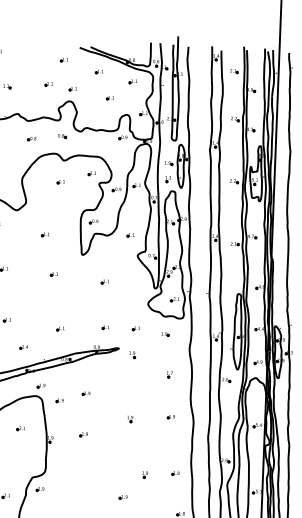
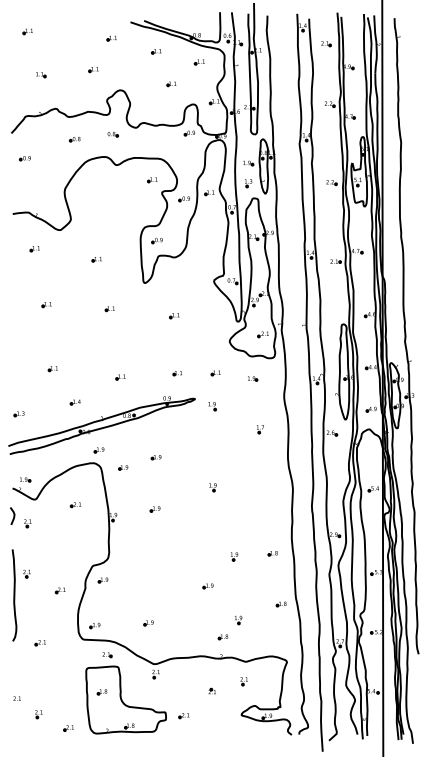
part: (72, 88) -> (123, 74), removed
part: (60, 182) -> (113, 192), removed
part: (130, 234) -> (203, 255), removed
part: (171, 416) -> (264, 482), removed

